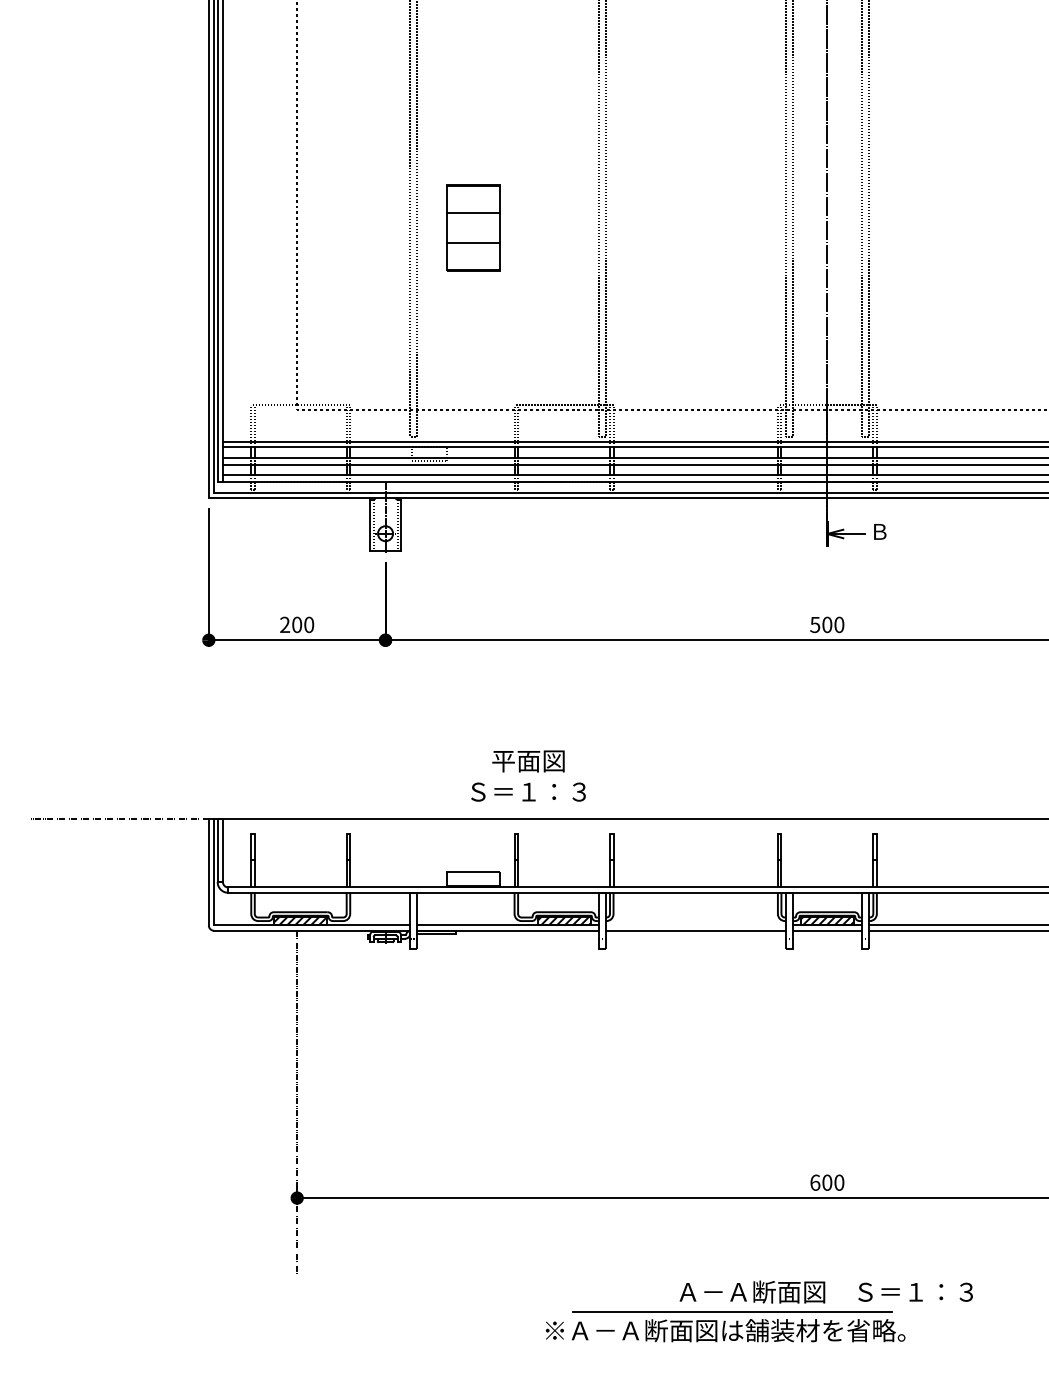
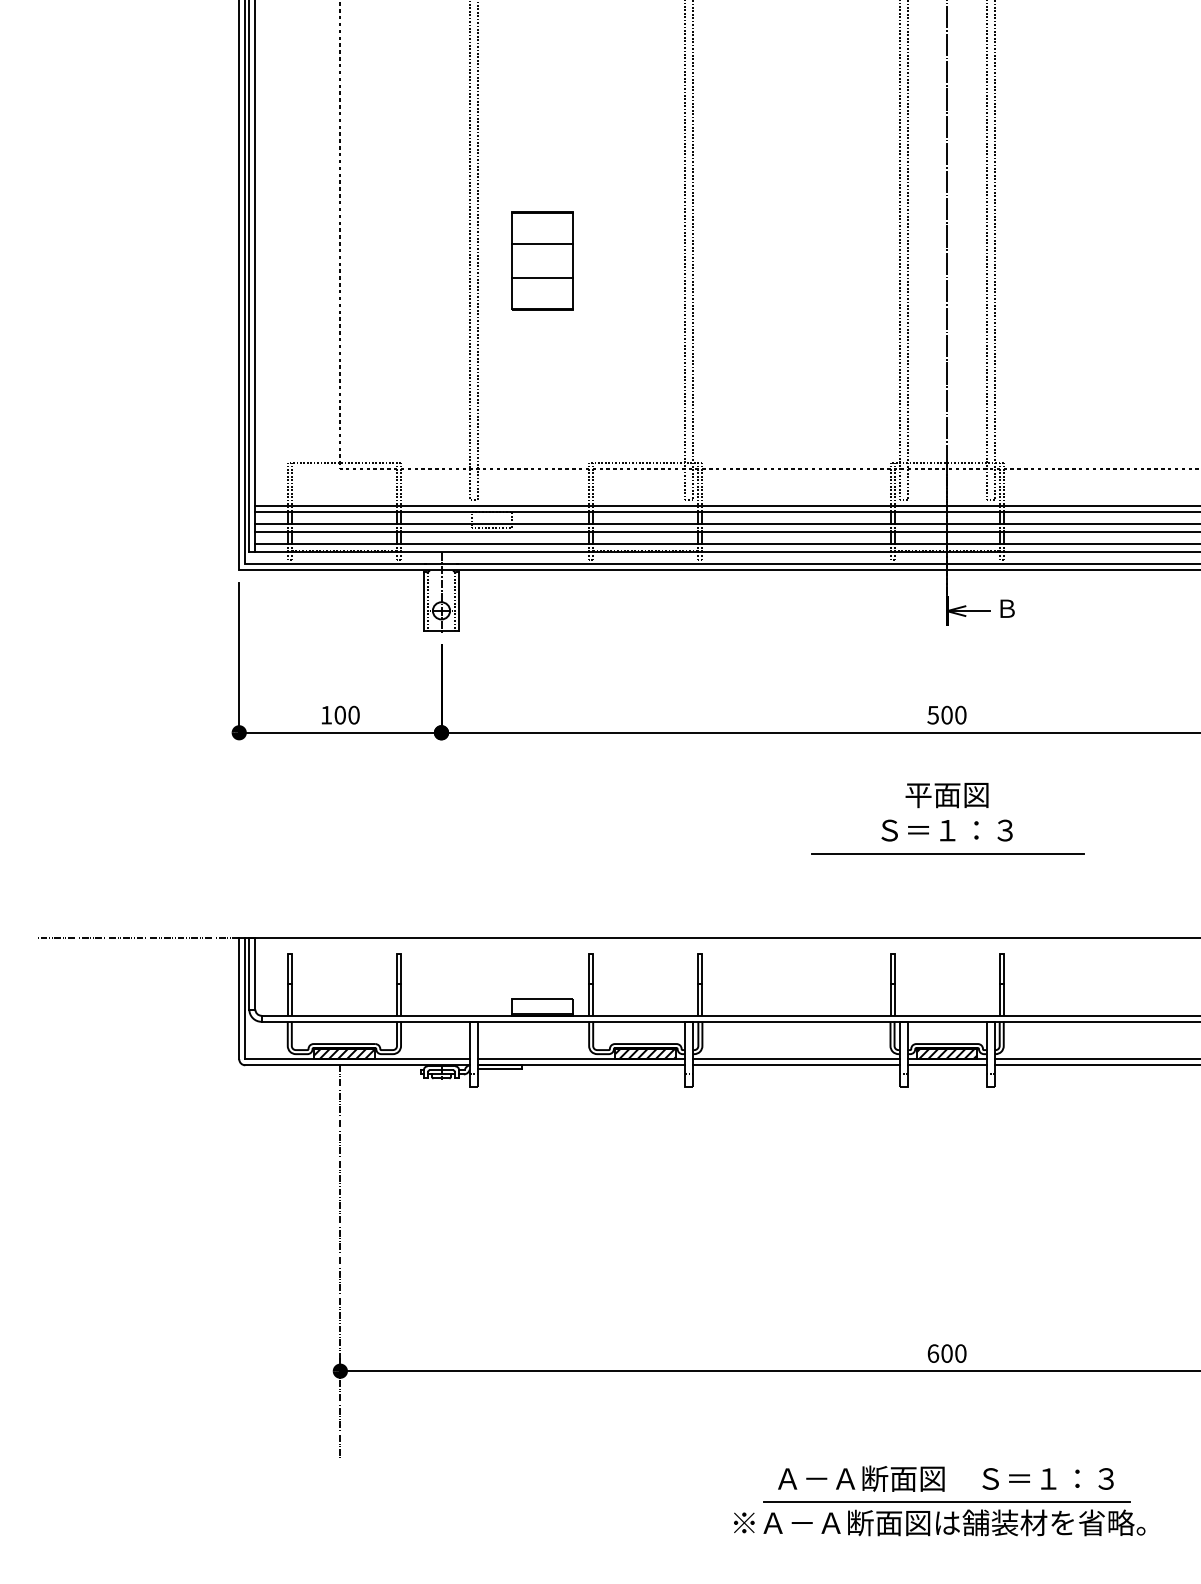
text: (285, 624) -> (326, 714), 200 -> 100
line: (827, 745) -> (947, 853), added
text: (527, 776) -> (946, 812), moved
line: (695, 925) -> (796, 1059), added
part: (725, 1326) -> (939, 1518), moved

